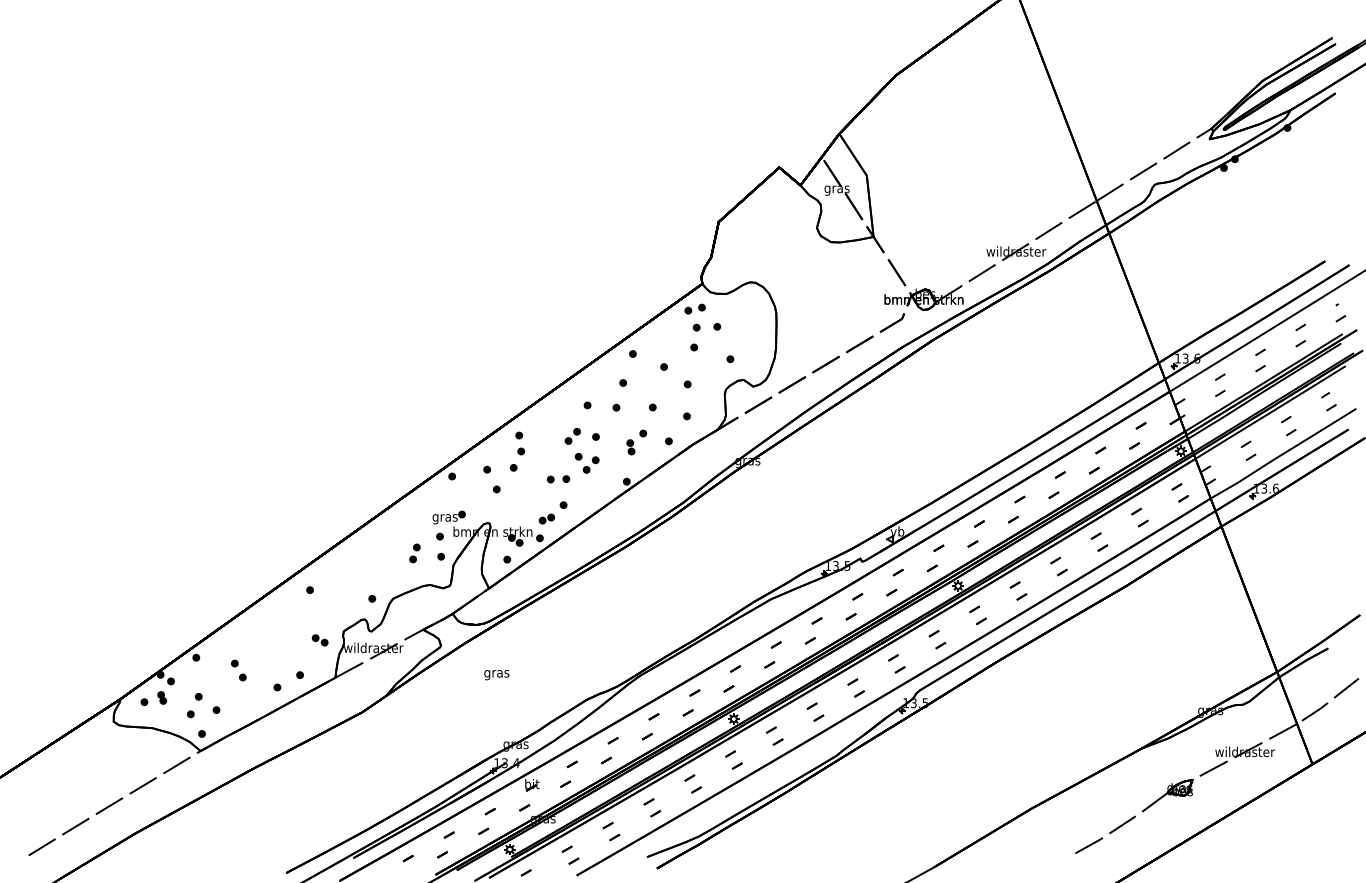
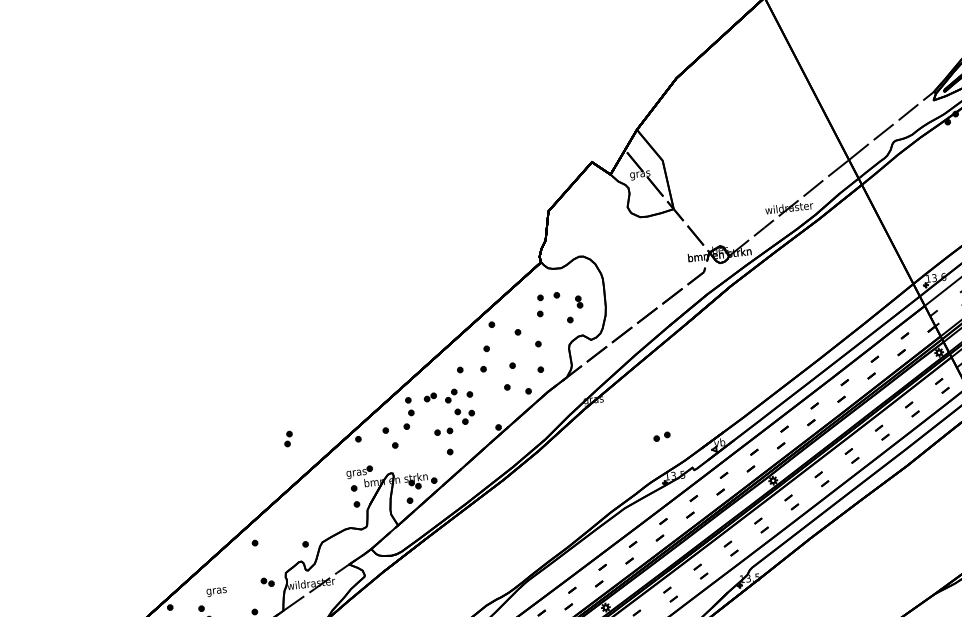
part: (694, 308) -> (661, 436), moved
part: (630, 447) -> (578, 302), moved
part: (546, 518) -> (430, 397), moved
part: (414, 553) -> (288, 439), moved
text: (496, 675) -> (216, 592), moved

